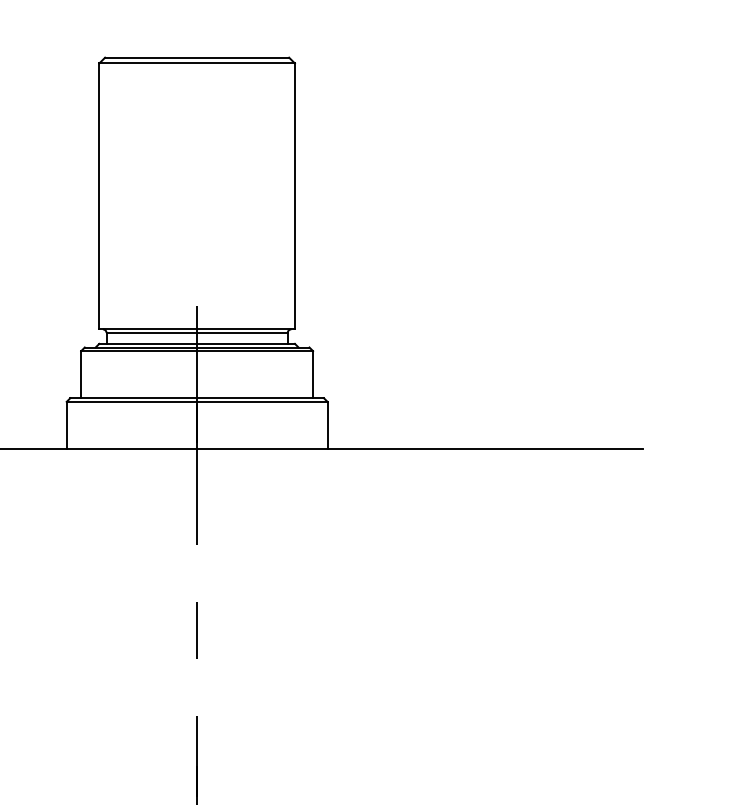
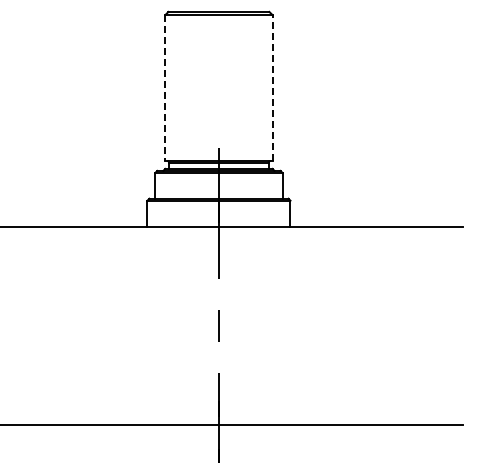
line: (99, 197) -> (165, 88), solid -> dashed
line: (294, 197) -> (272, 88), solid -> dashed

